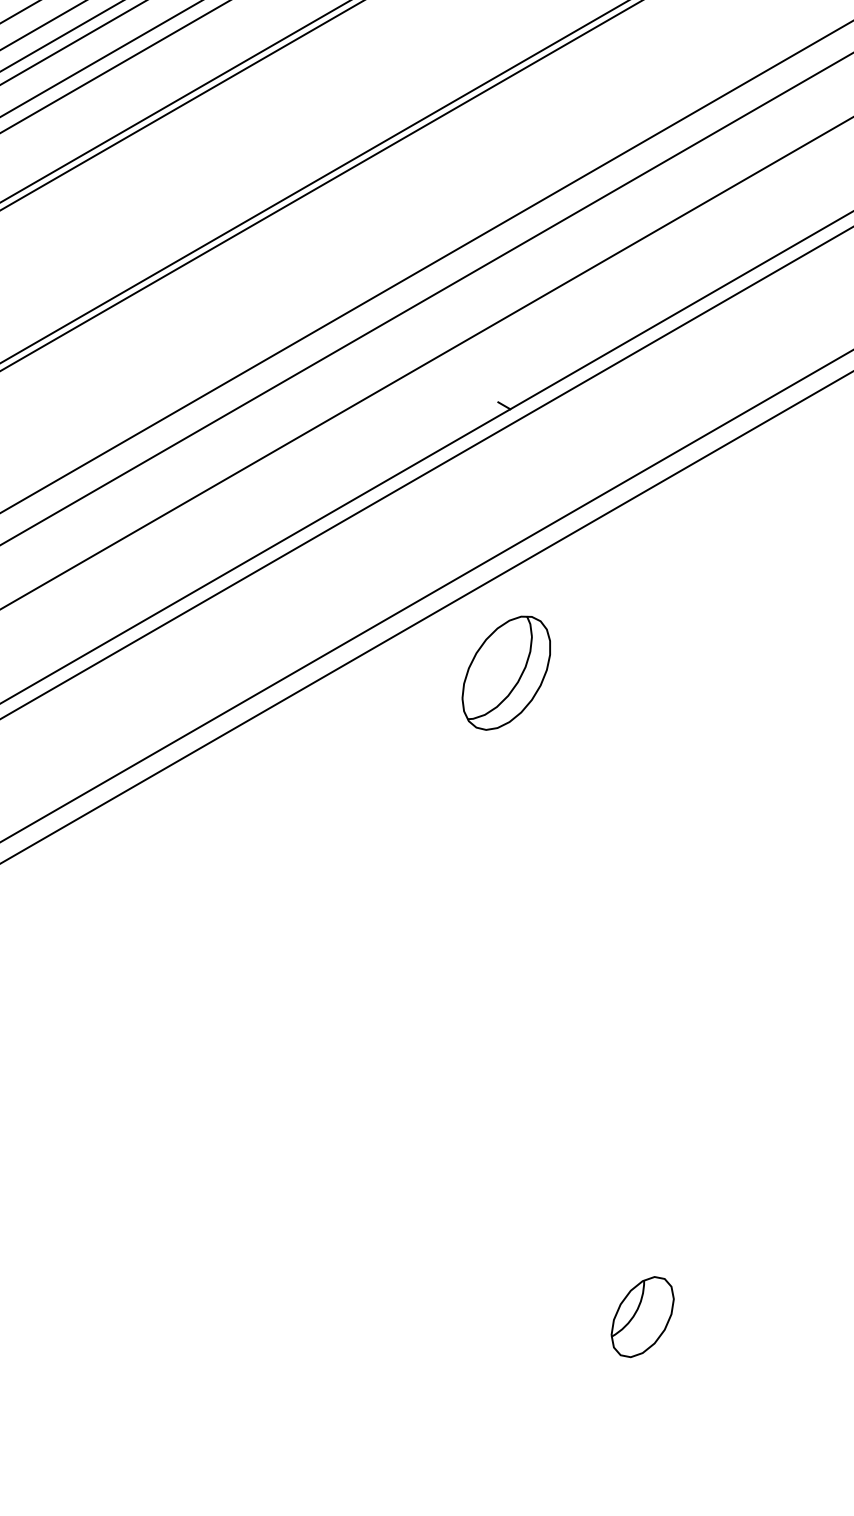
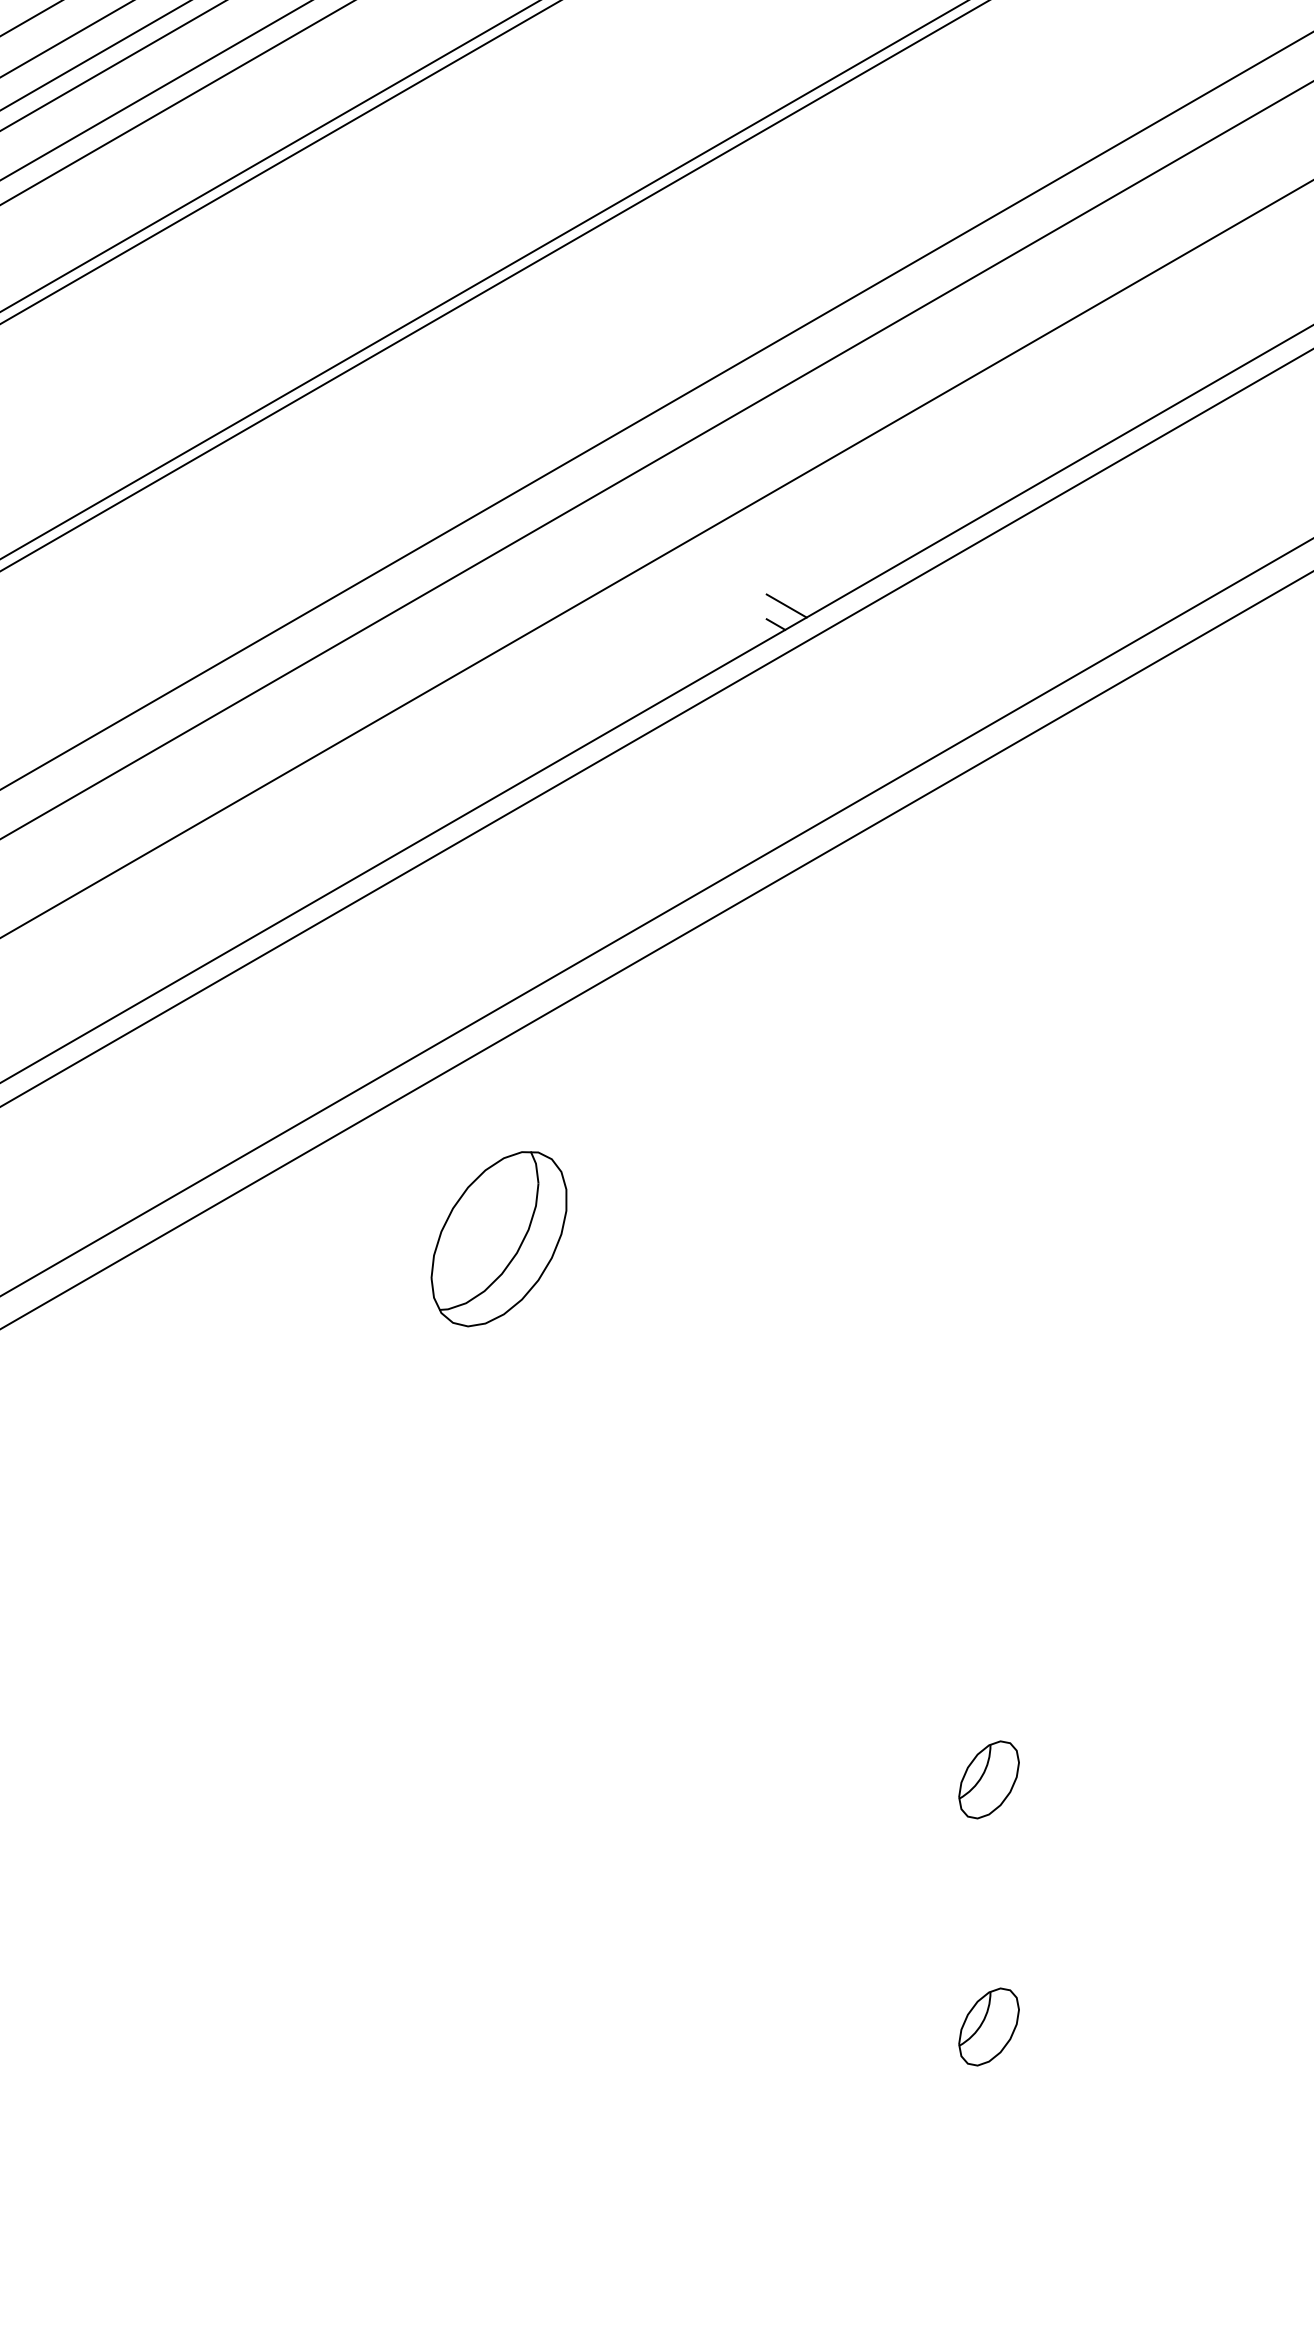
line: (511, 393) -> (787, 605), added
part: (505, 672) -> (497, 1238), moved
part: (642, 1156) -> (988, 1779), added
part: (642, 1317) -> (988, 2027), size x0.62

